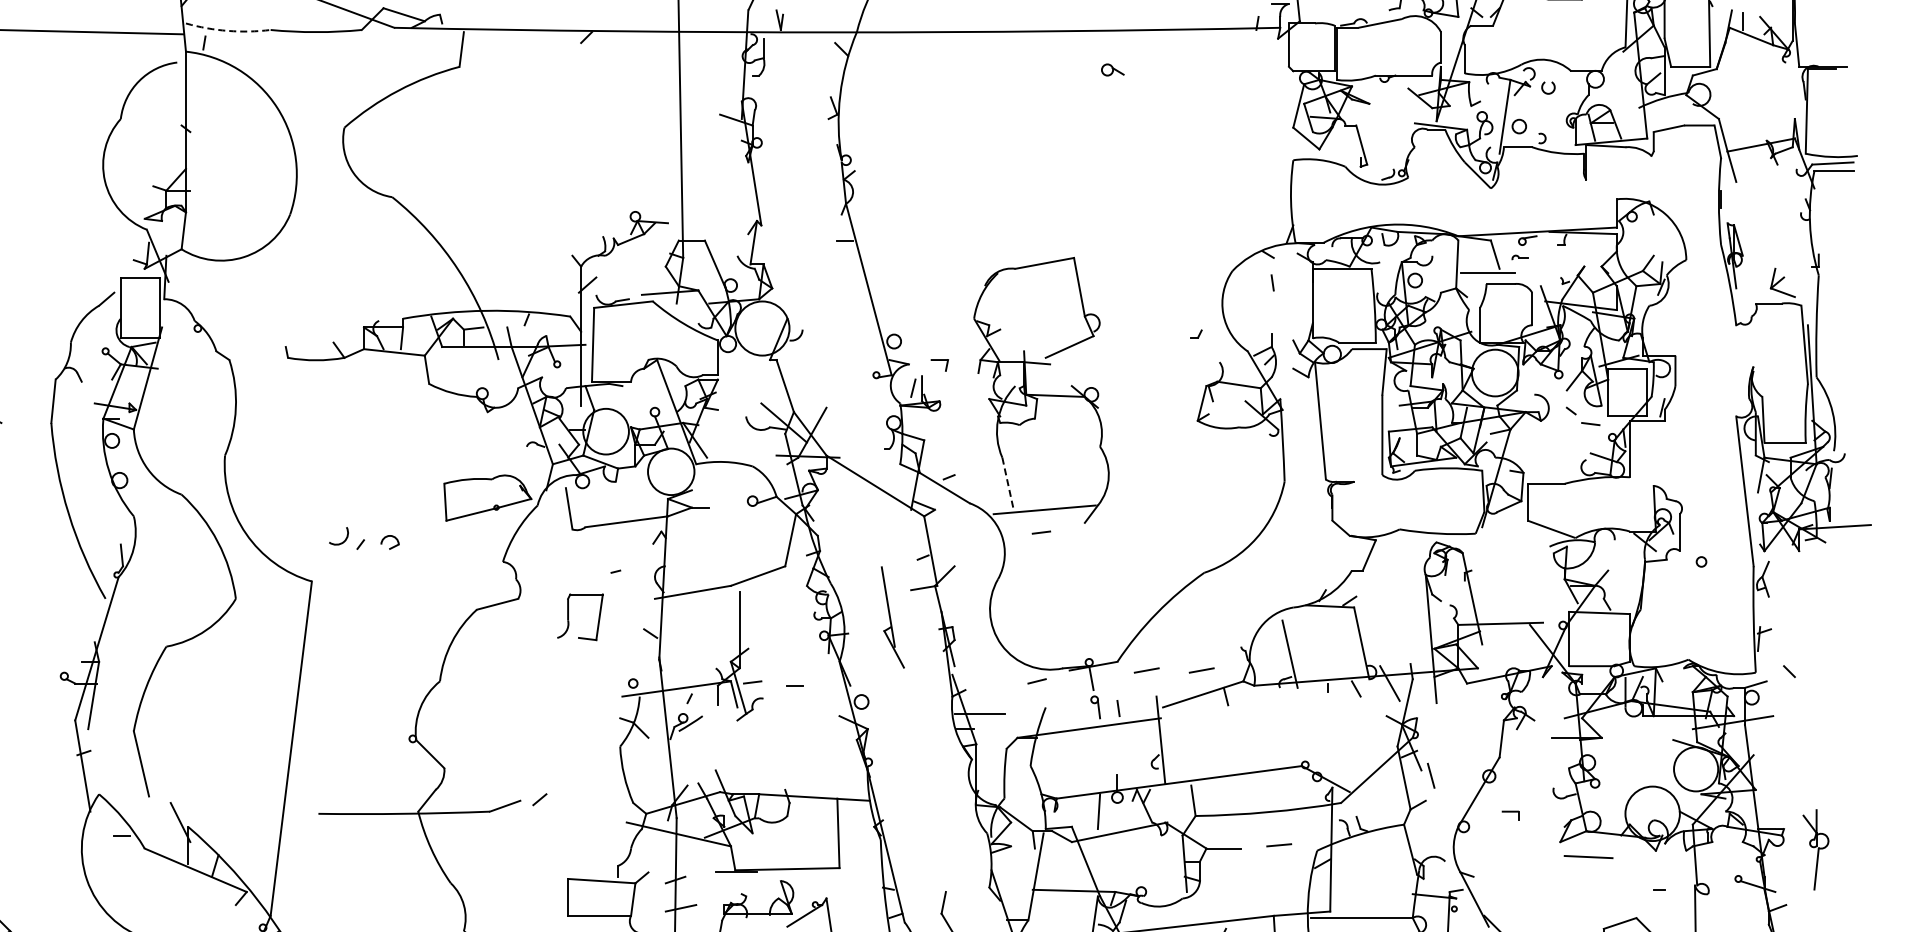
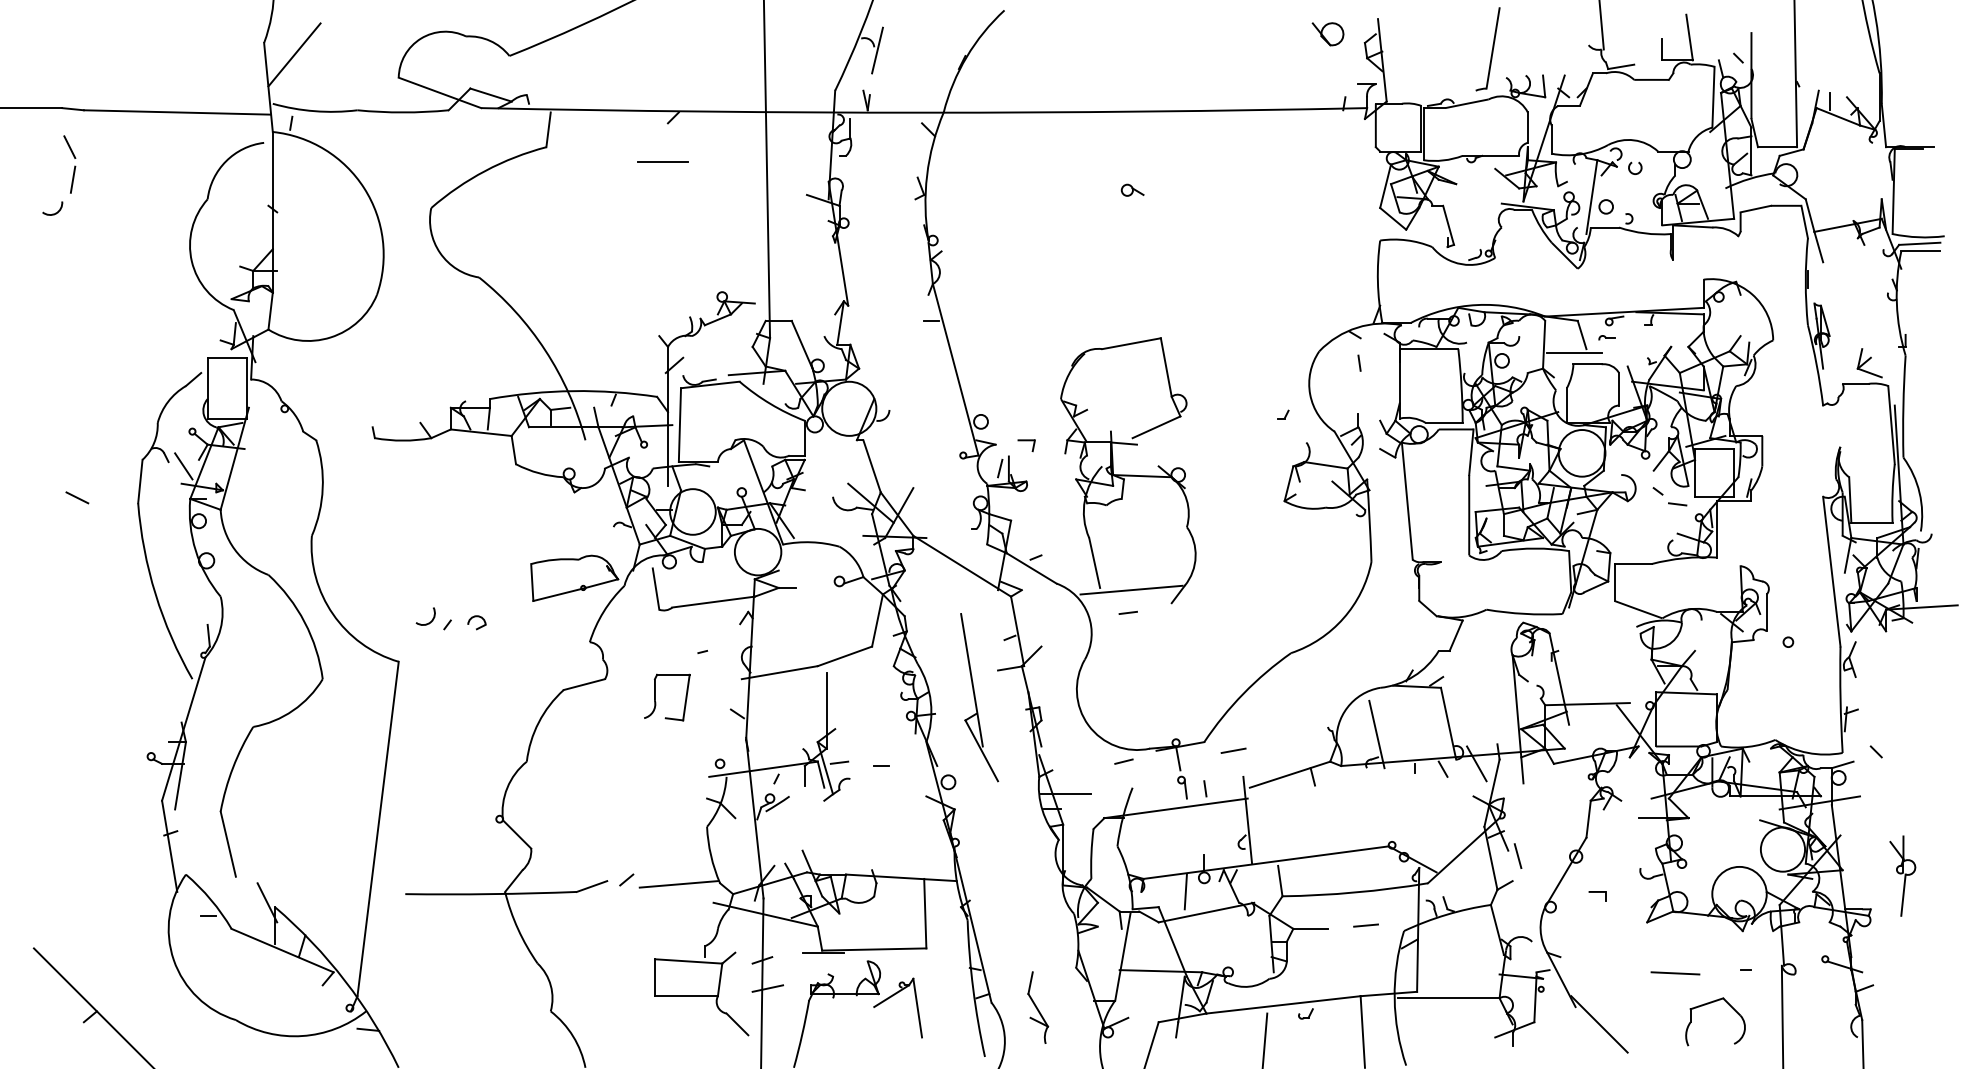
arc: (227, 31) -> (314, 111), dashed -> solid
part: (1112, 69) -> (1132, 189), moved
line: (575, 81) -> (662, 161), added
line: (96, 386) -> (183, 466), added
line: (1007, 483) -> (1094, 563), dashed -> solid
part: (892, 617) -> (979, 697), size x1.67
line: (1201, 670) -> (1288, 750), removed
line: (591, 804) -> (678, 884), added
part: (1815, 849) -> (1902, 875), moved
line: (1588, 857) -> (1675, 973), moved

